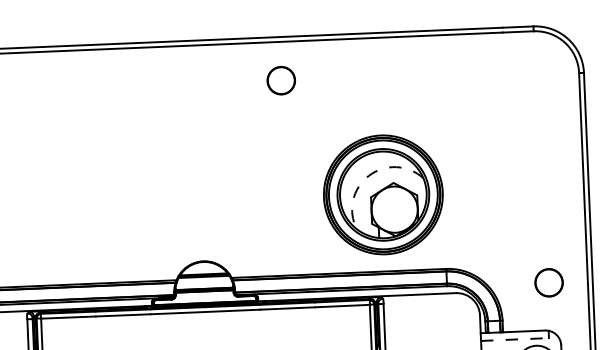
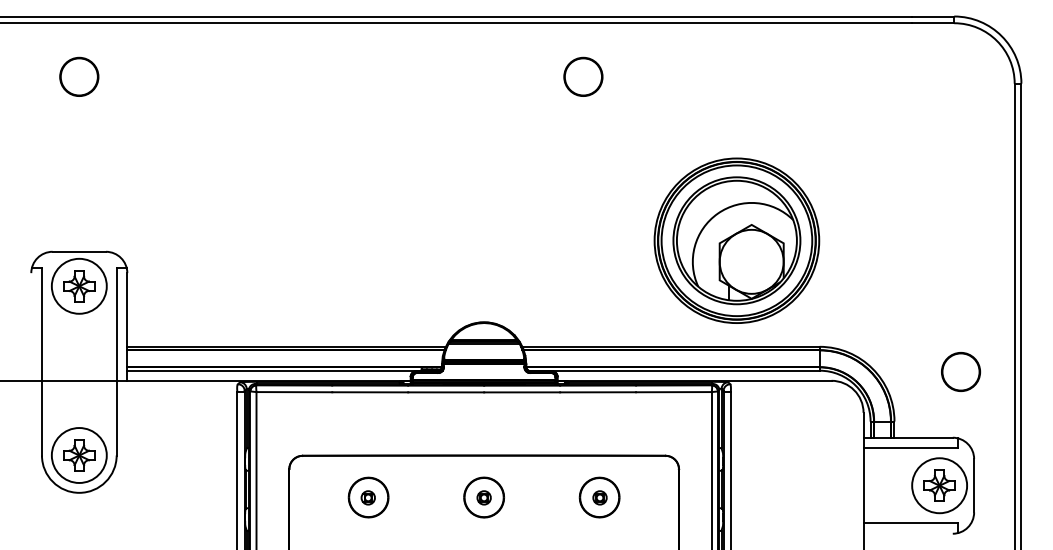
circle: (281, 80) -> (583, 76), moved
arc: (368, 175) -> (717, 213), dashed -> solid
line: (515, 339) -> (911, 448), dashed -> solid

